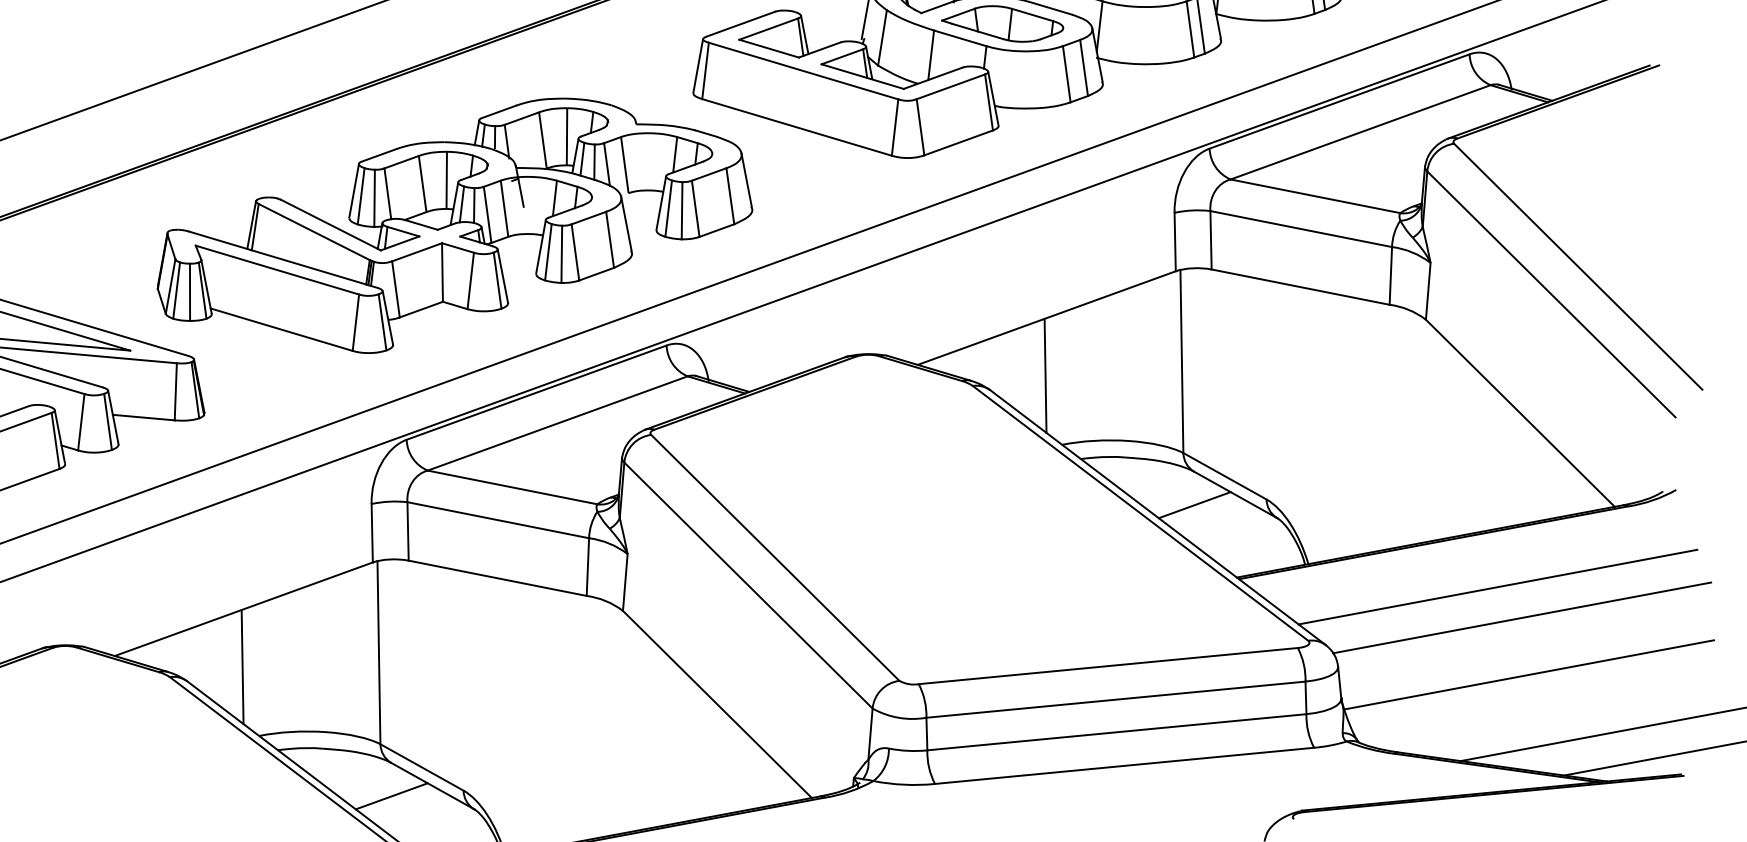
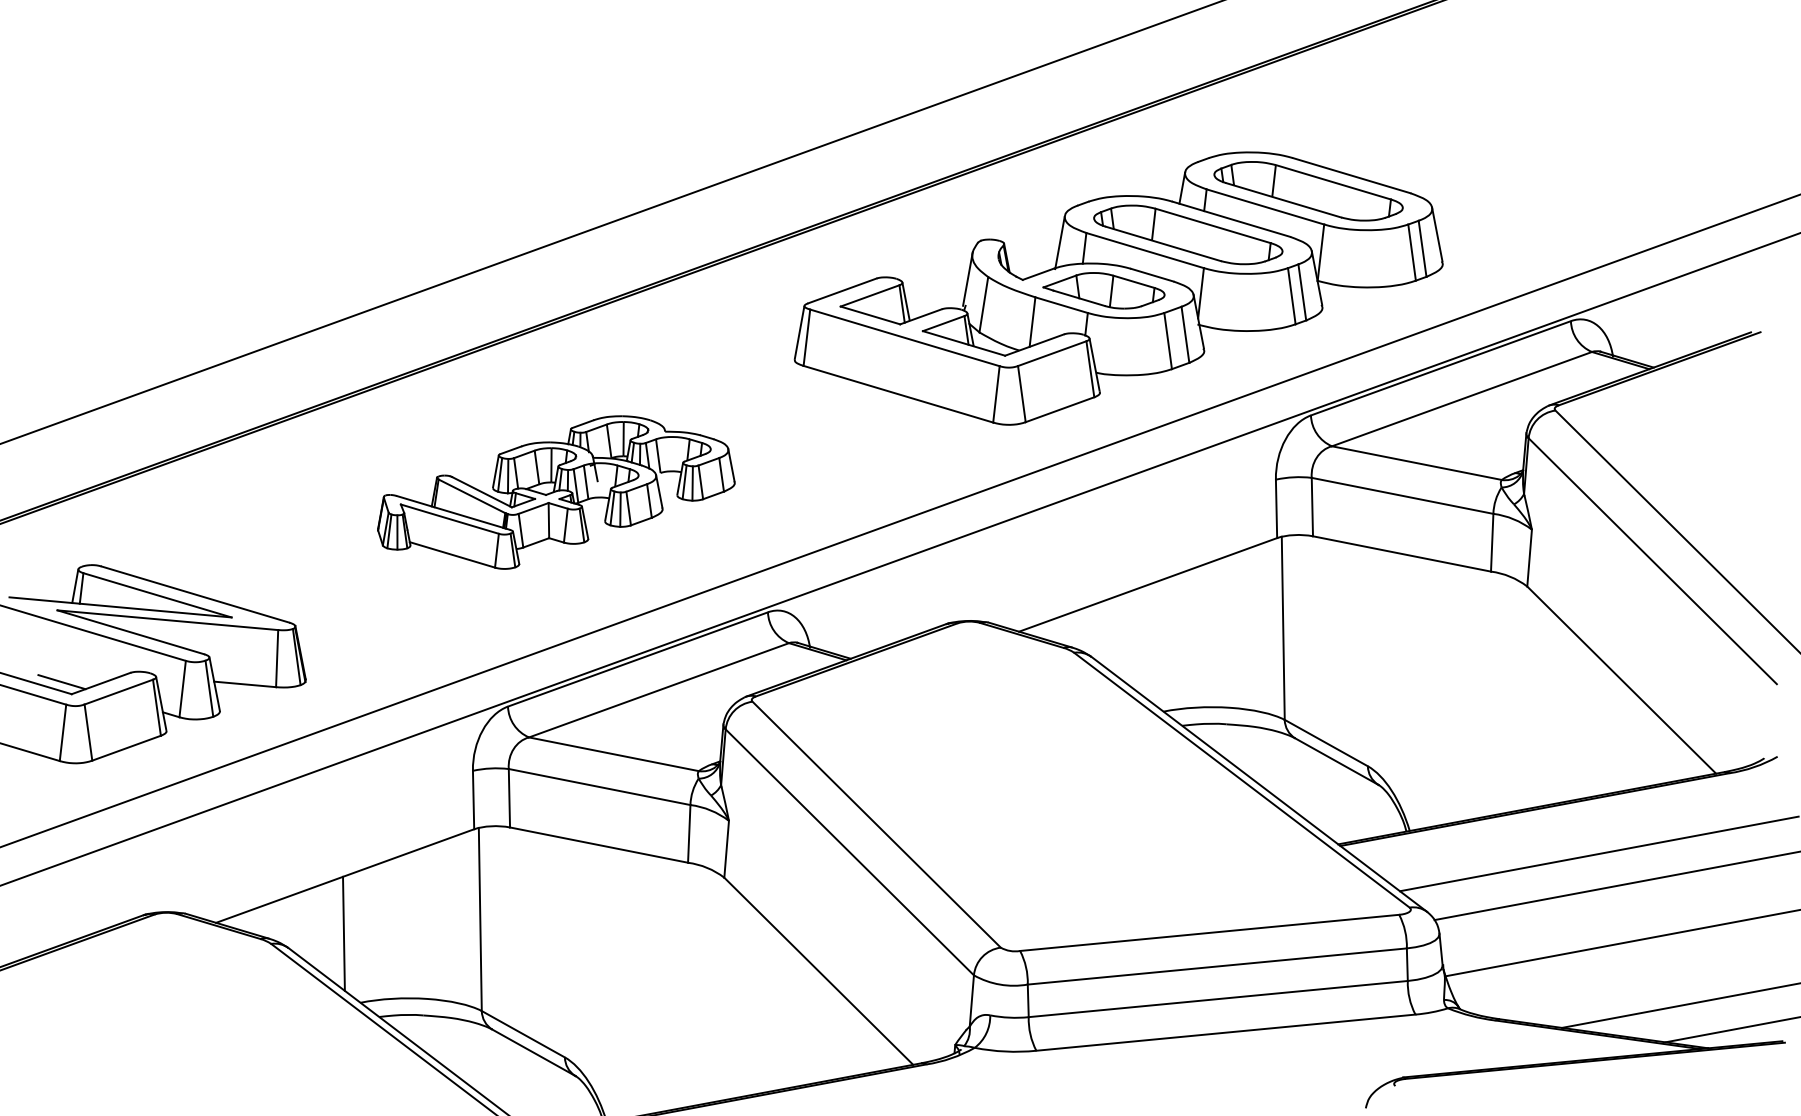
part: (455, 225) -> (556, 492), size x0.6
line: (1045, 375) -> (1146, 642), removed
line: (1195, 504) -> (1296, 771), removed
line: (392, 796) -> (493, 1063), removed

